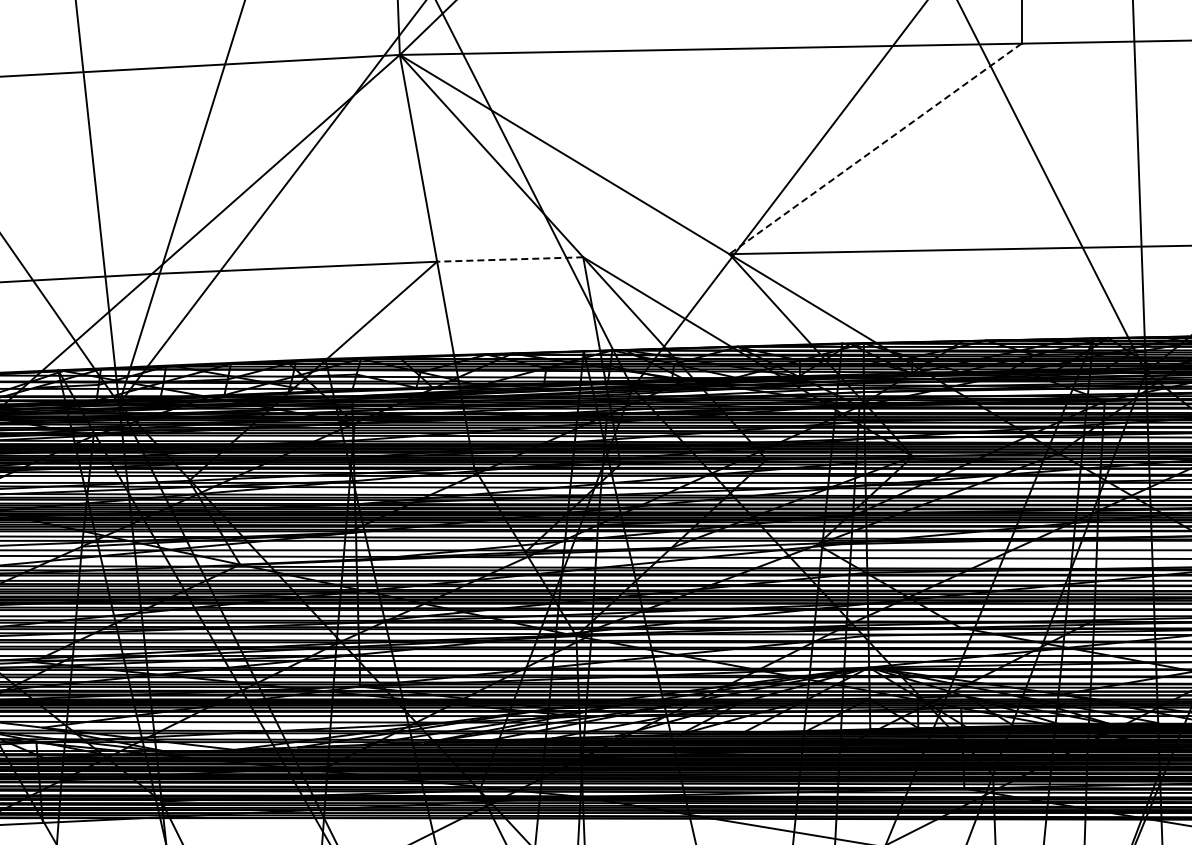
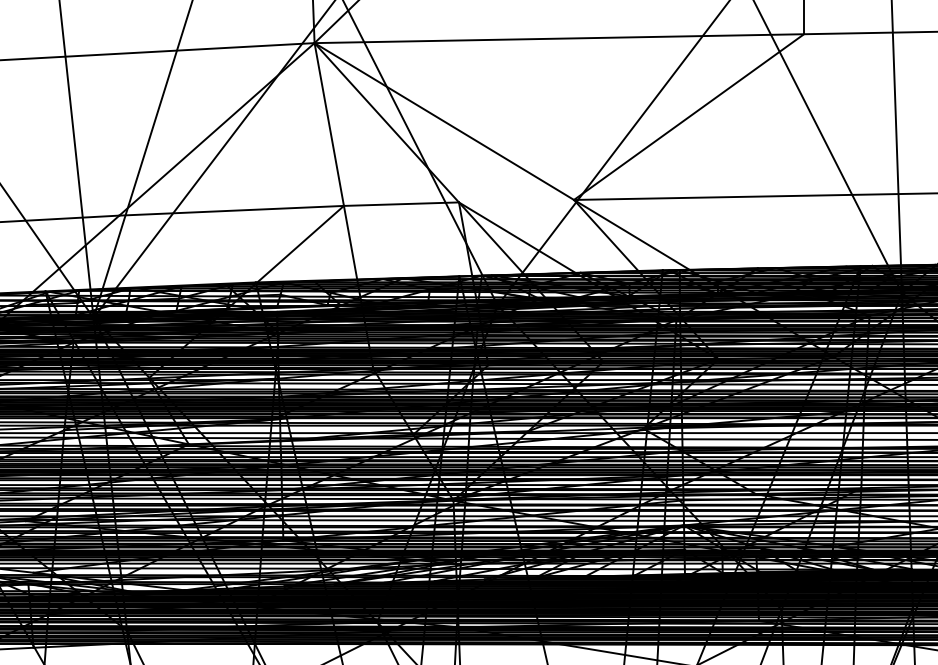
line: (875, 149) -> (689, 117), dashed -> solid
line: (509, 259) -> (400, 204), dashed -> solid

